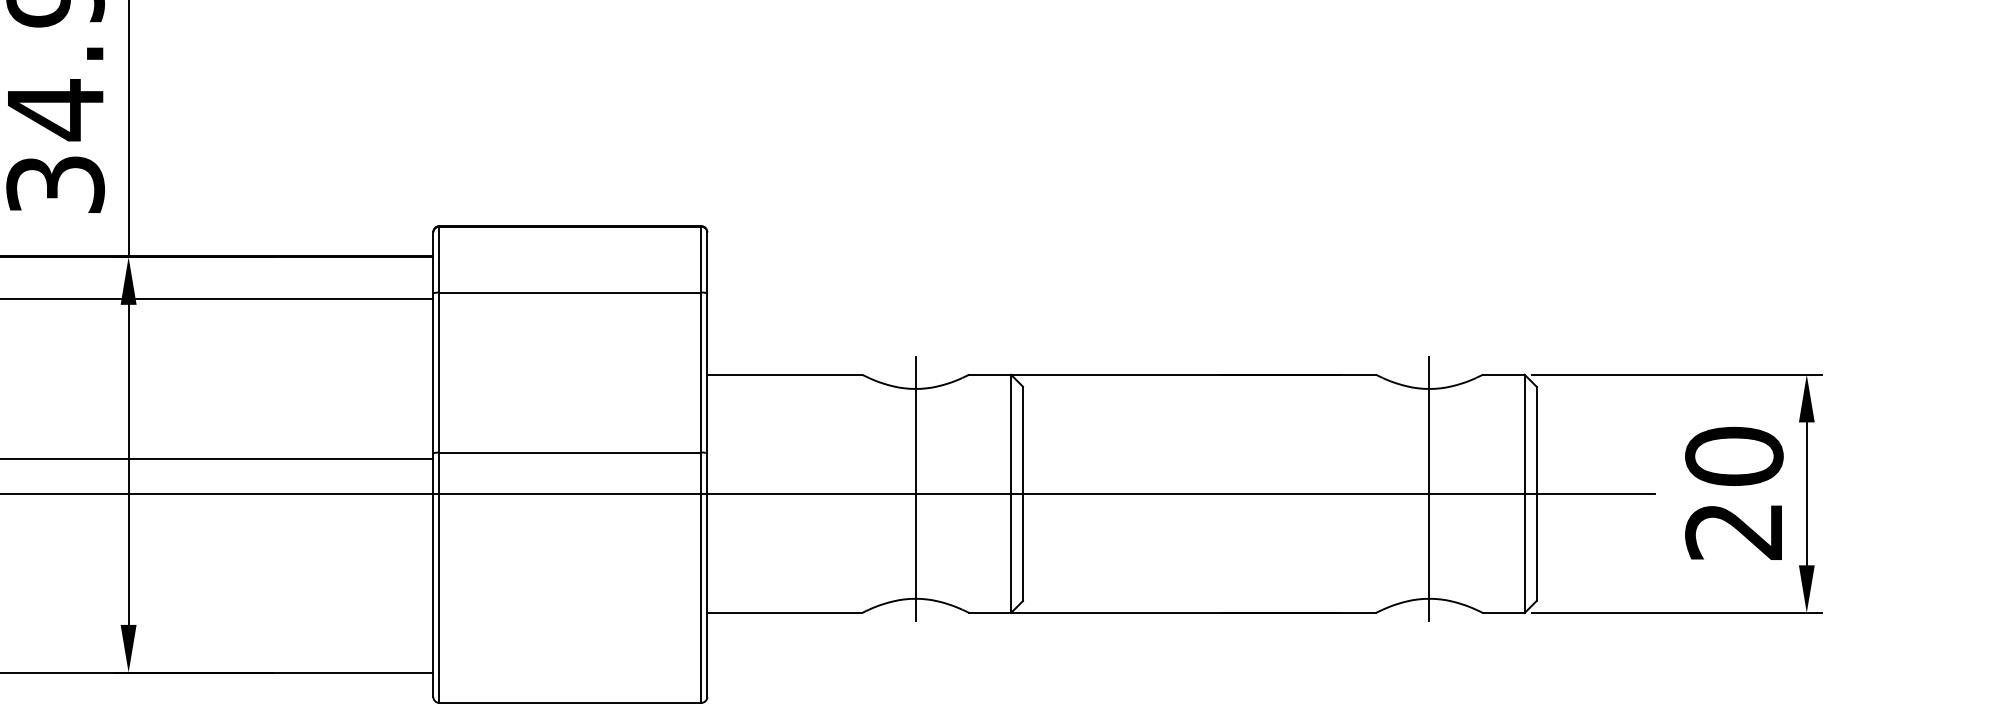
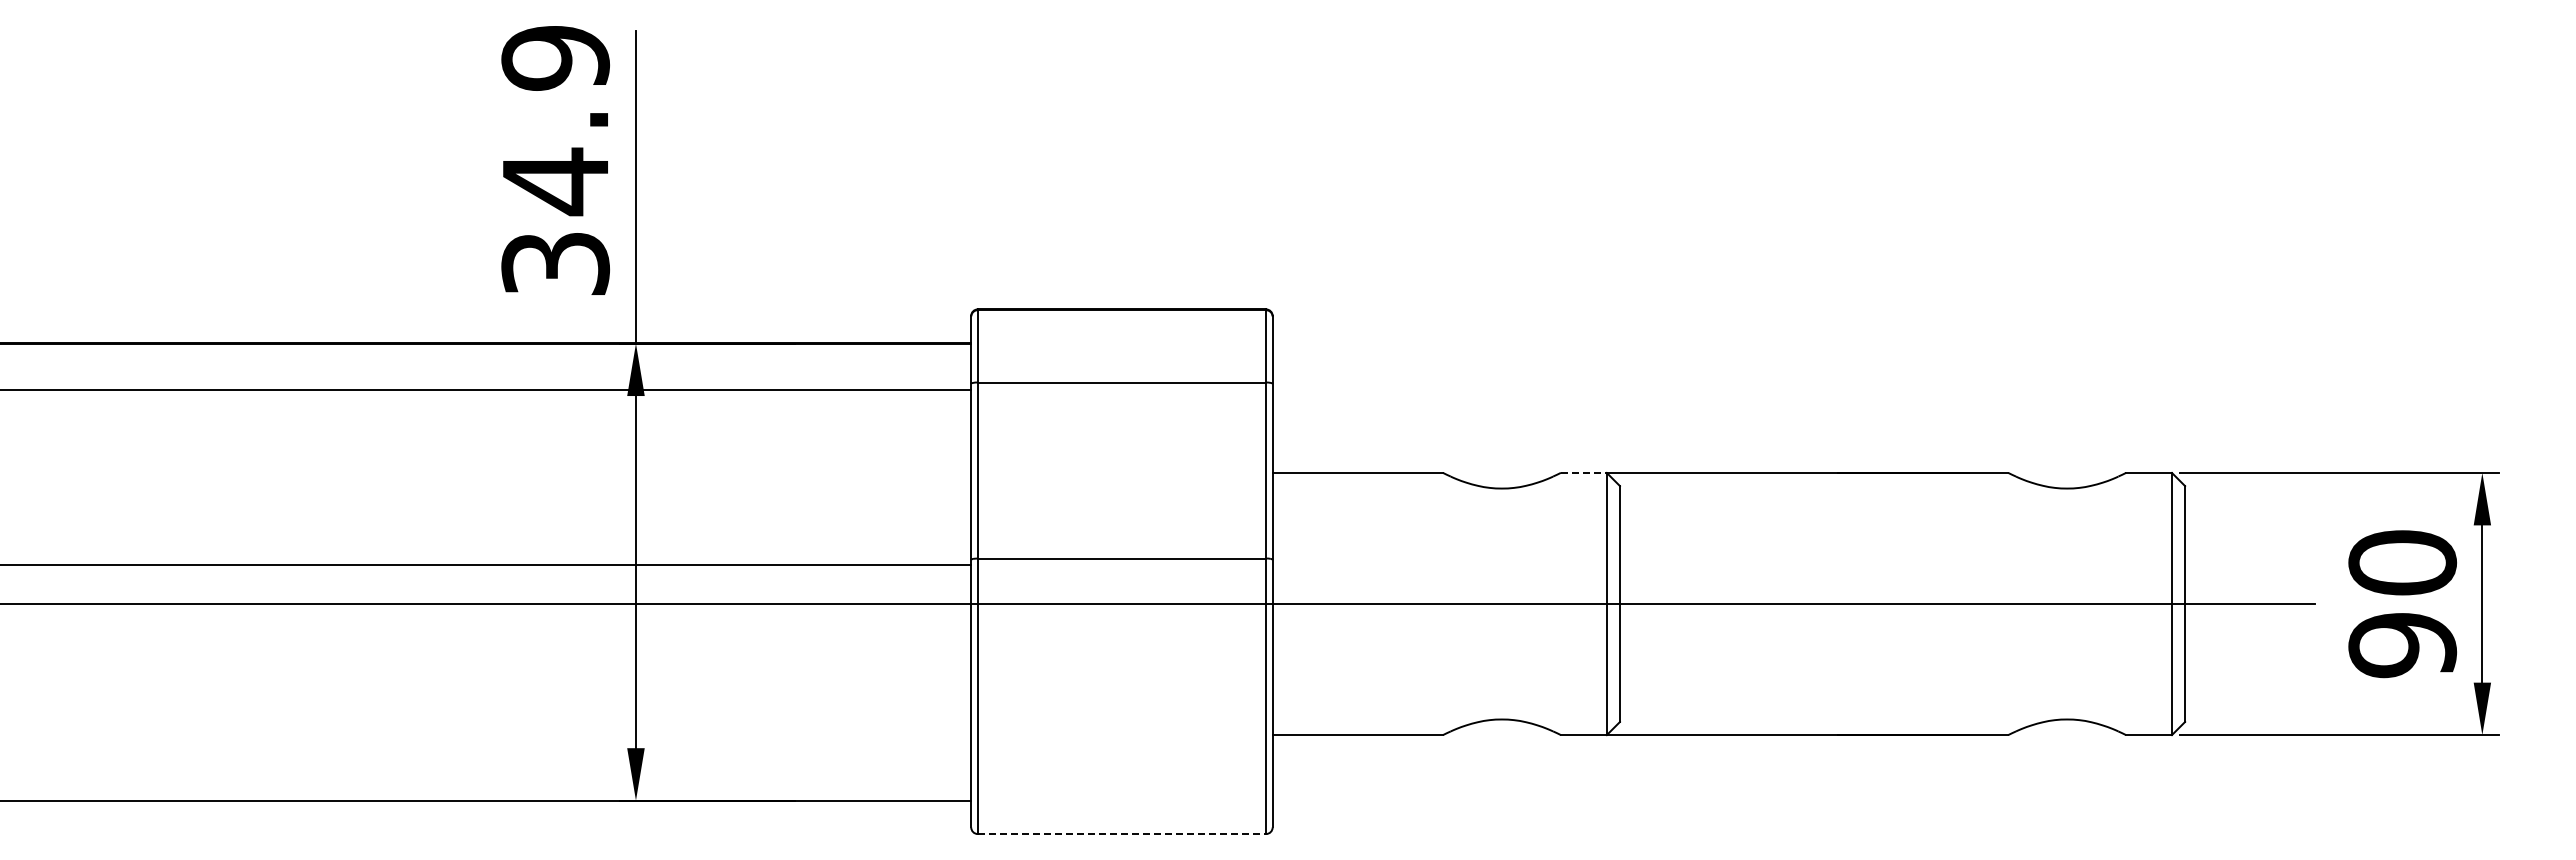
line: (989, 374) -> (1583, 472), solid -> dashed
line: (916, 488) -> (1502, 598), removed
line: (1429, 488) -> (2067, 598), removed
text: (1734, 531) -> (2402, 645), 20 -> 90
line: (570, 703) -> (1122, 834), solid -> dashed

